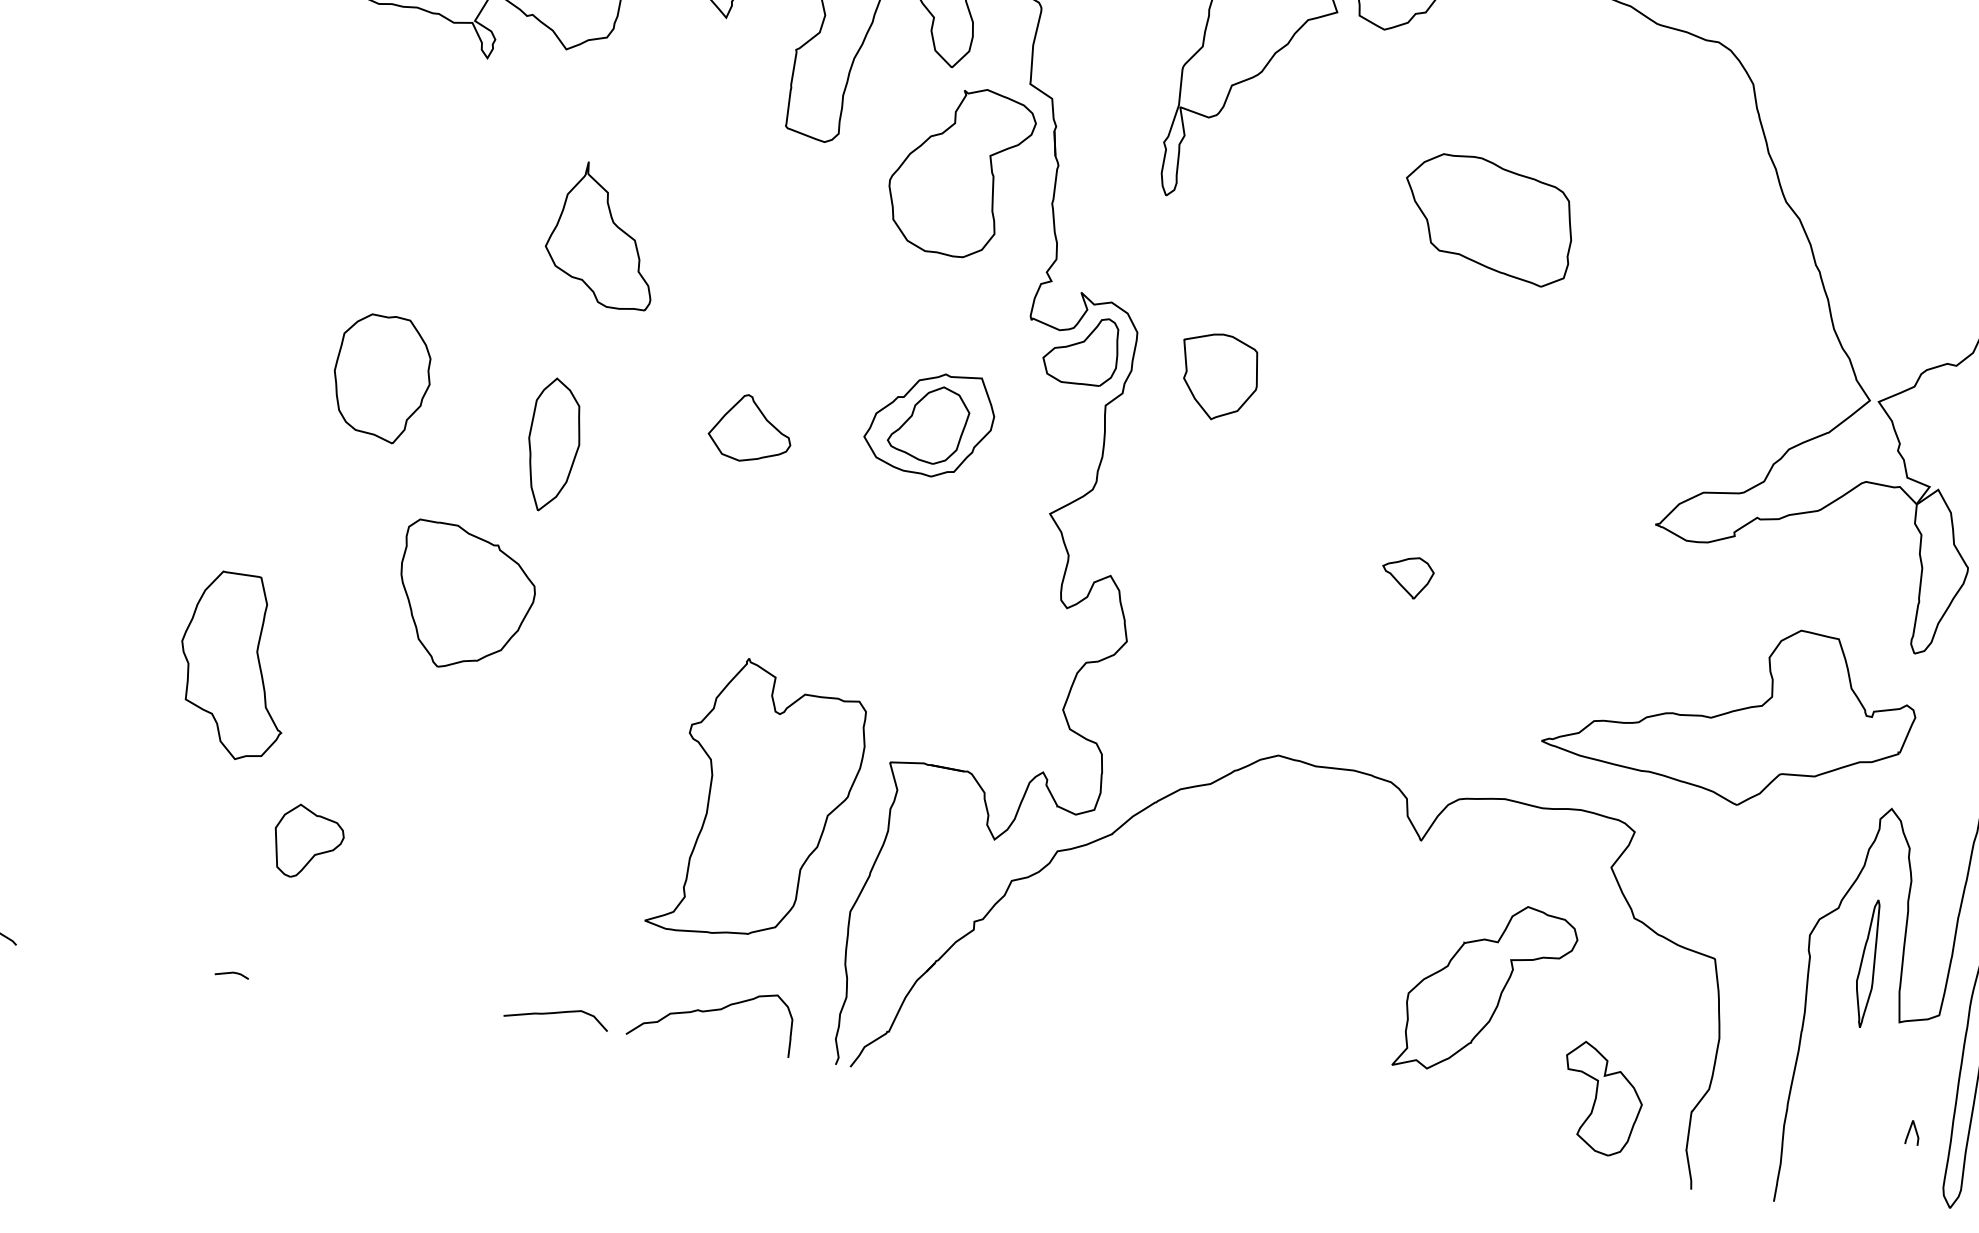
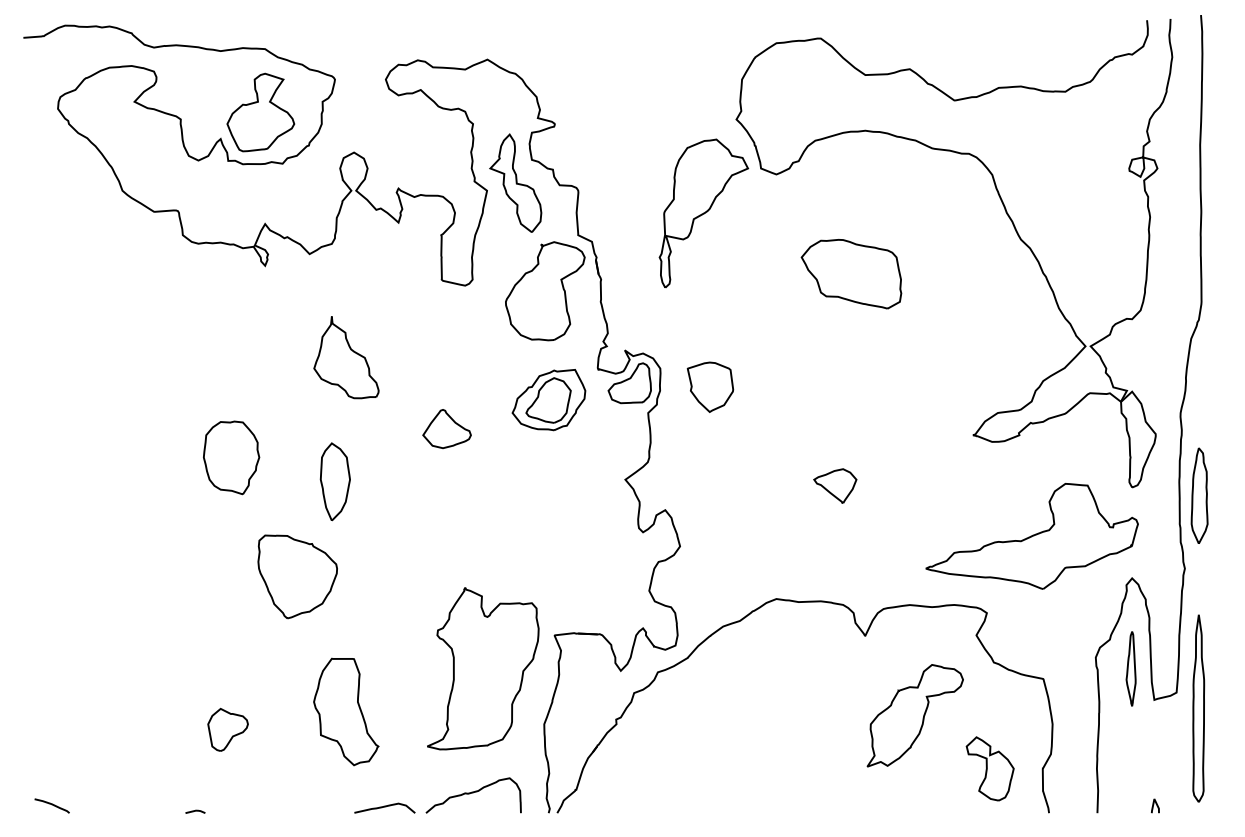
part: (928, 424) -> (548, 400), moved
part: (749, 429) -> (446, 429), moved
part: (1407, 576) -> (835, 485), size x1.43
part: (235, 665) -> (346, 711), moved
line: (1915, 1132) -> (1156, 805), moved

